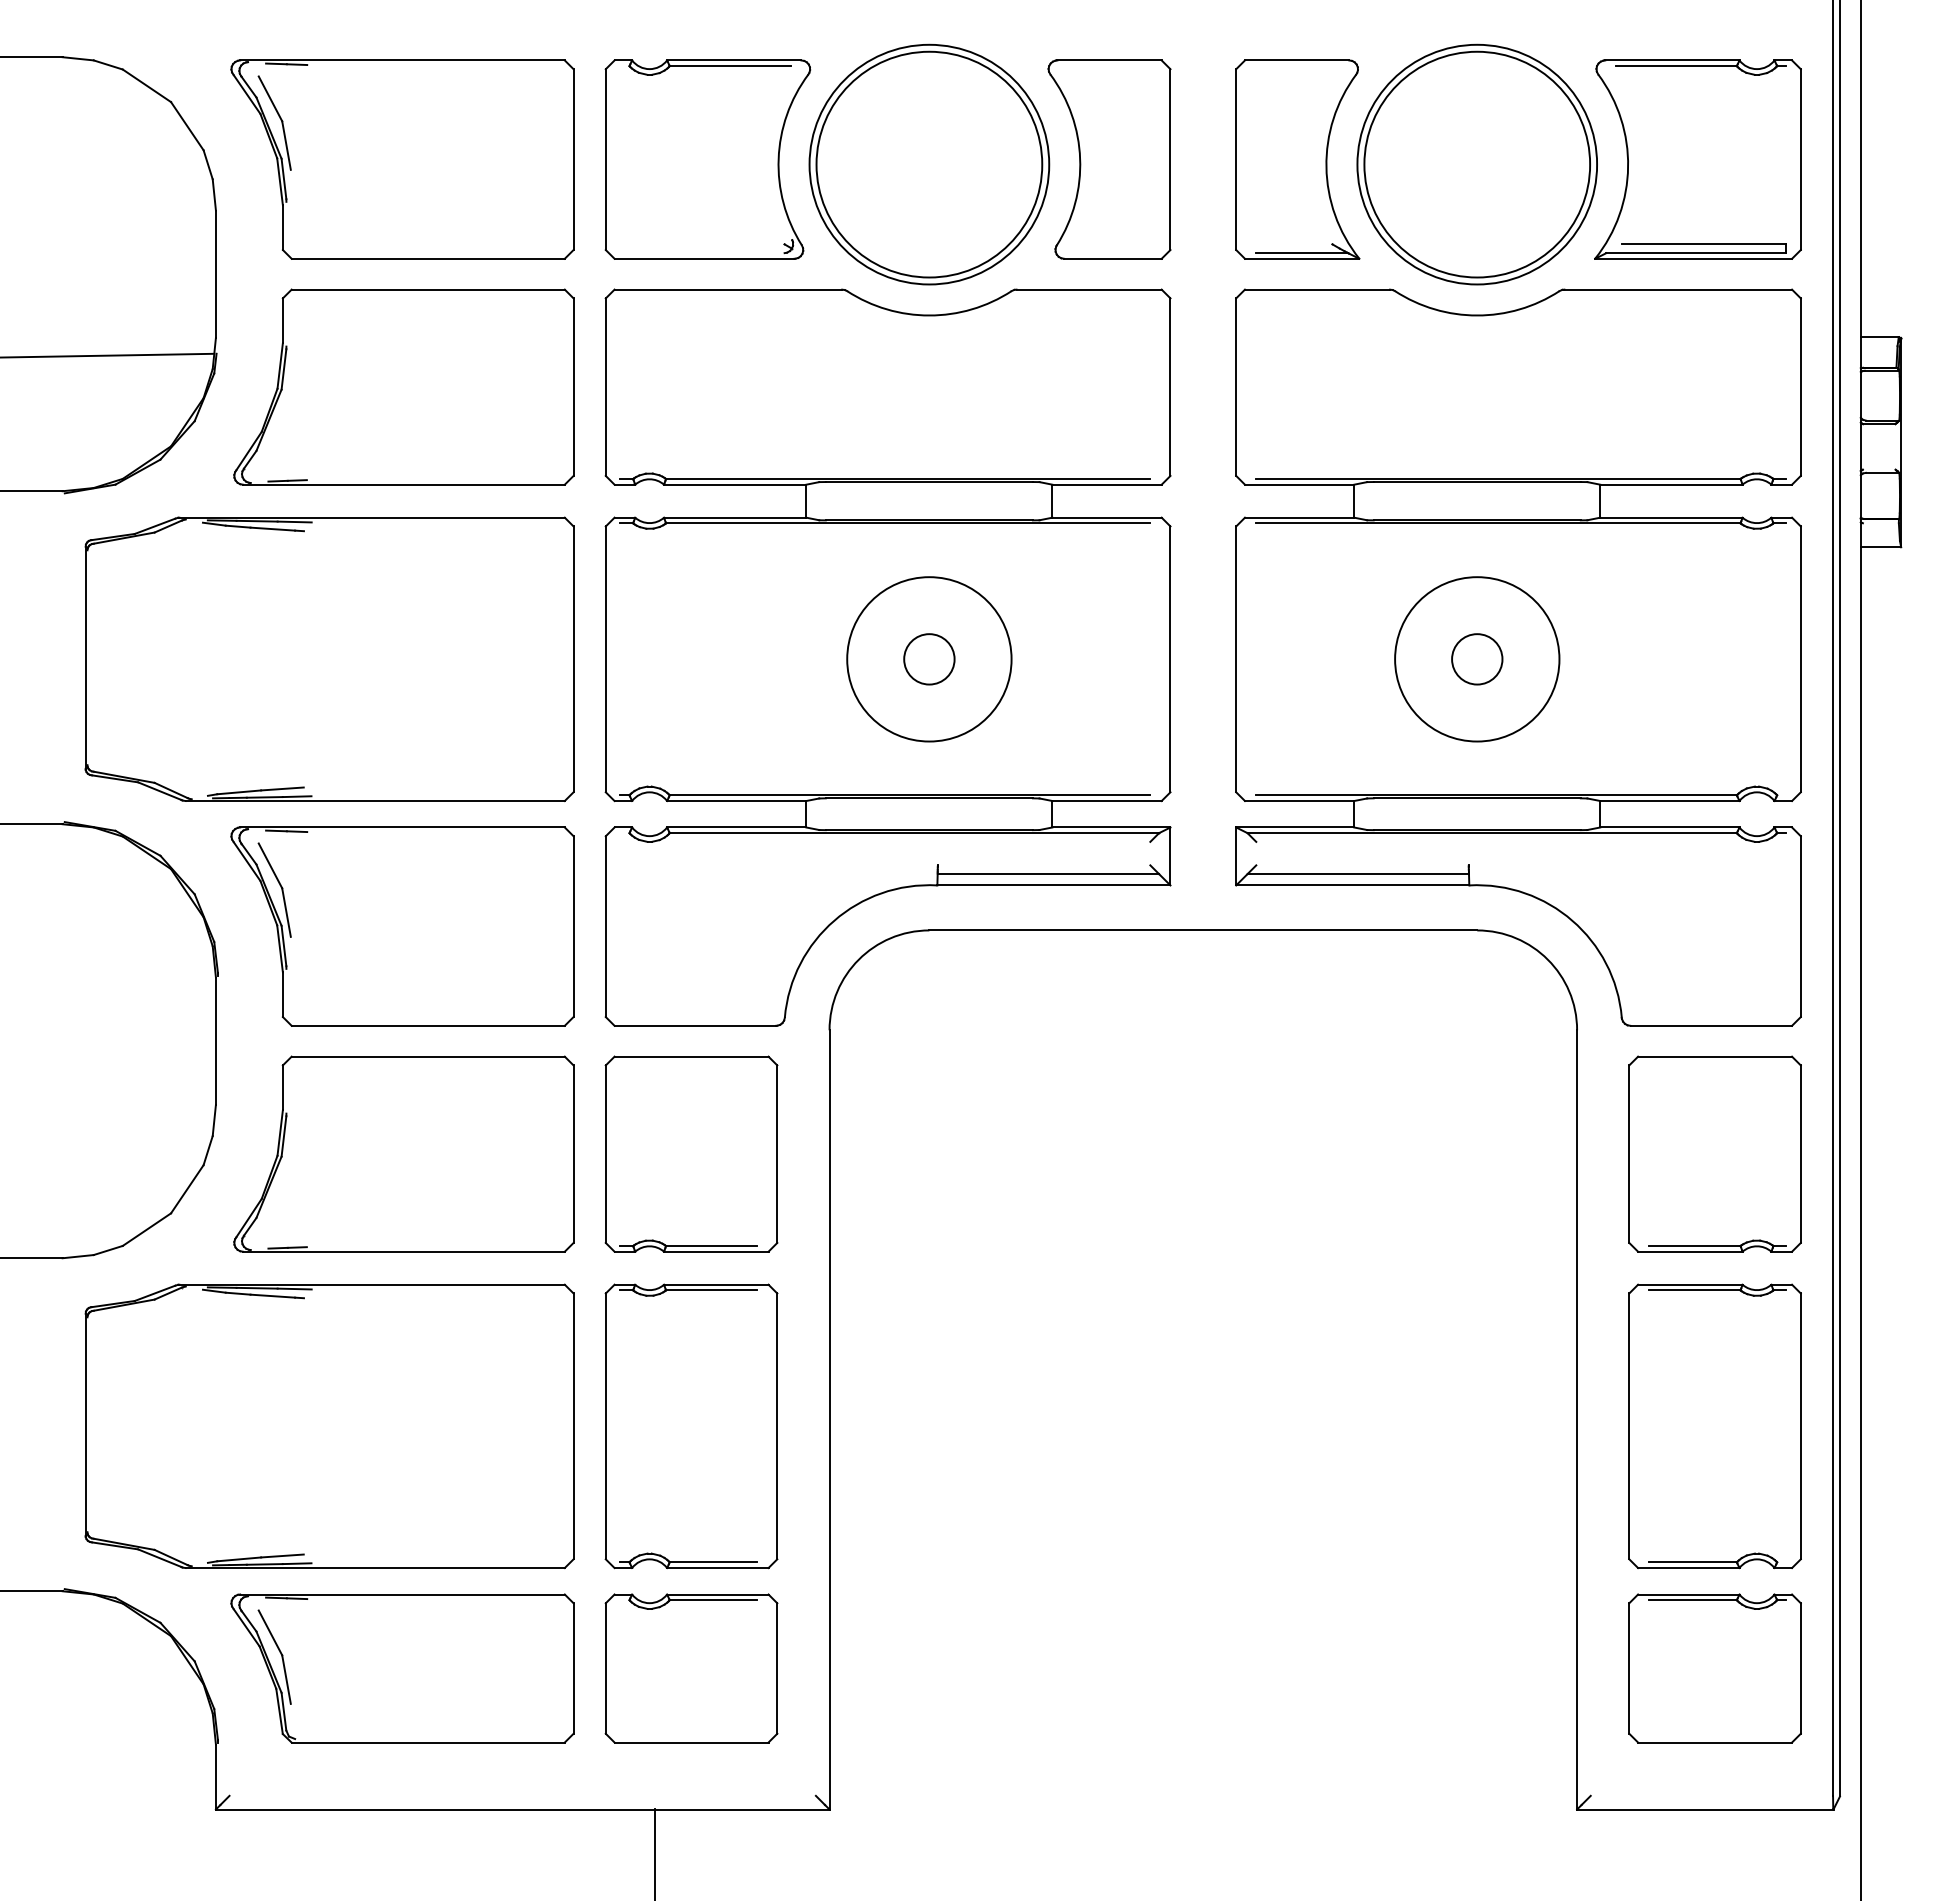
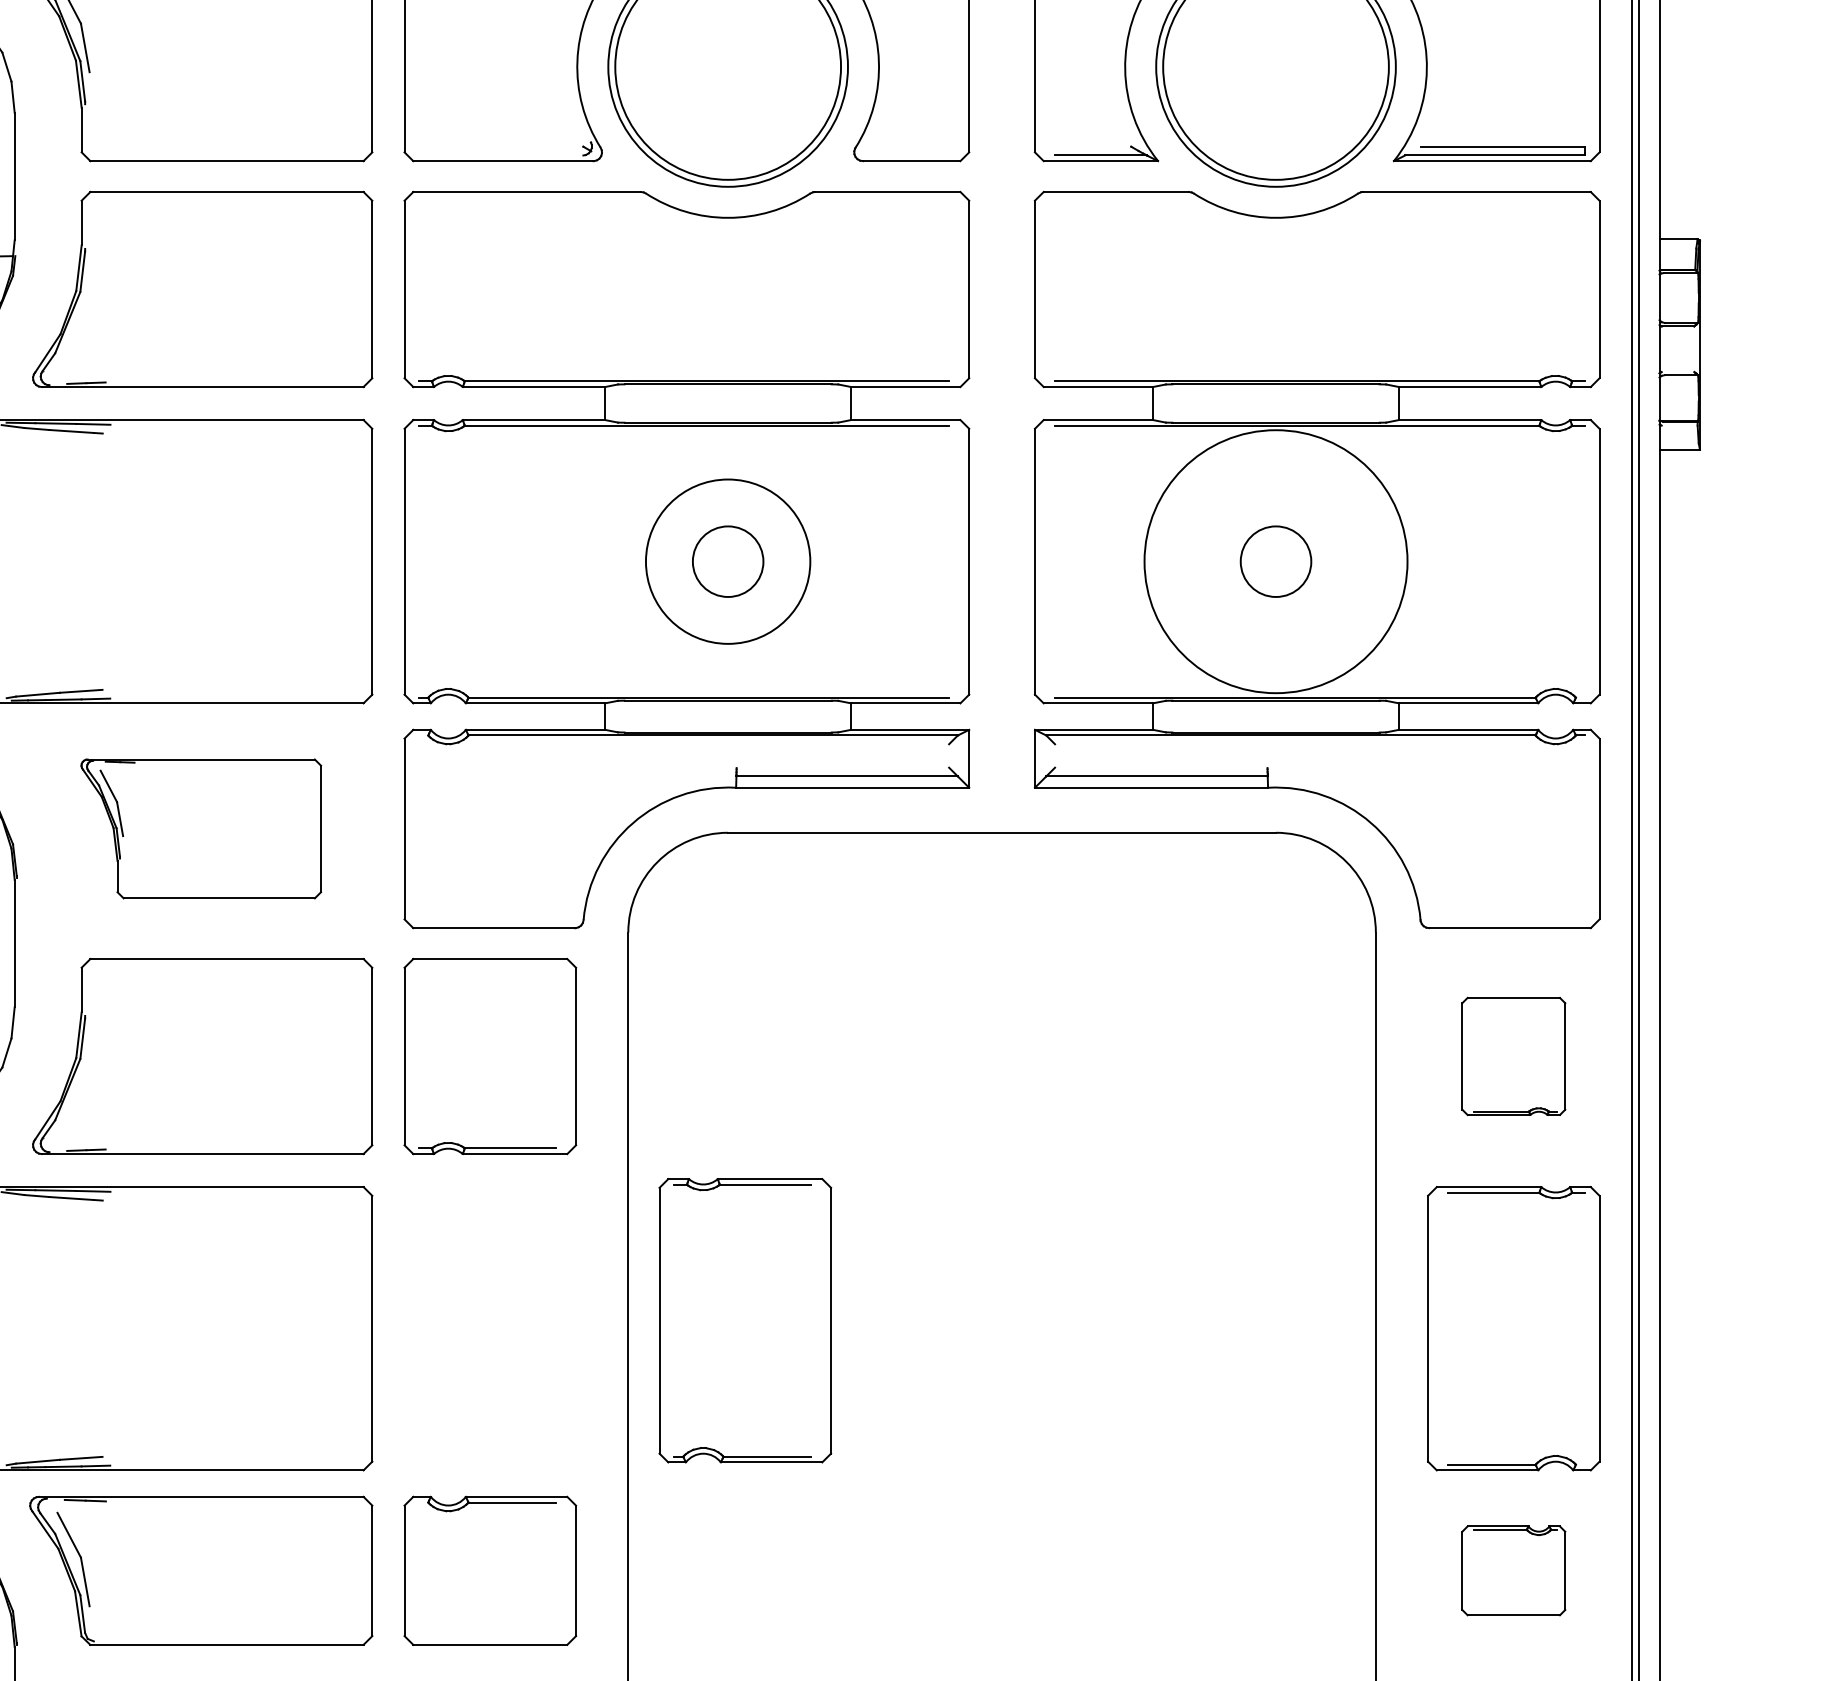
circle: (929, 659) -> (728, 561), size x1.4
circle: (1477, 659) -> (1276, 561), size x1.4
circle: (1477, 659) -> (1276, 561), size x1.6
part: (402, 926) -> (201, 828), size x0.7
part: (1714, 1153) -> (1513, 1055), size x0.6
part: (691, 1426) -> (745, 1320), moved
part: (1714, 1668) -> (1513, 1570), size x0.6

